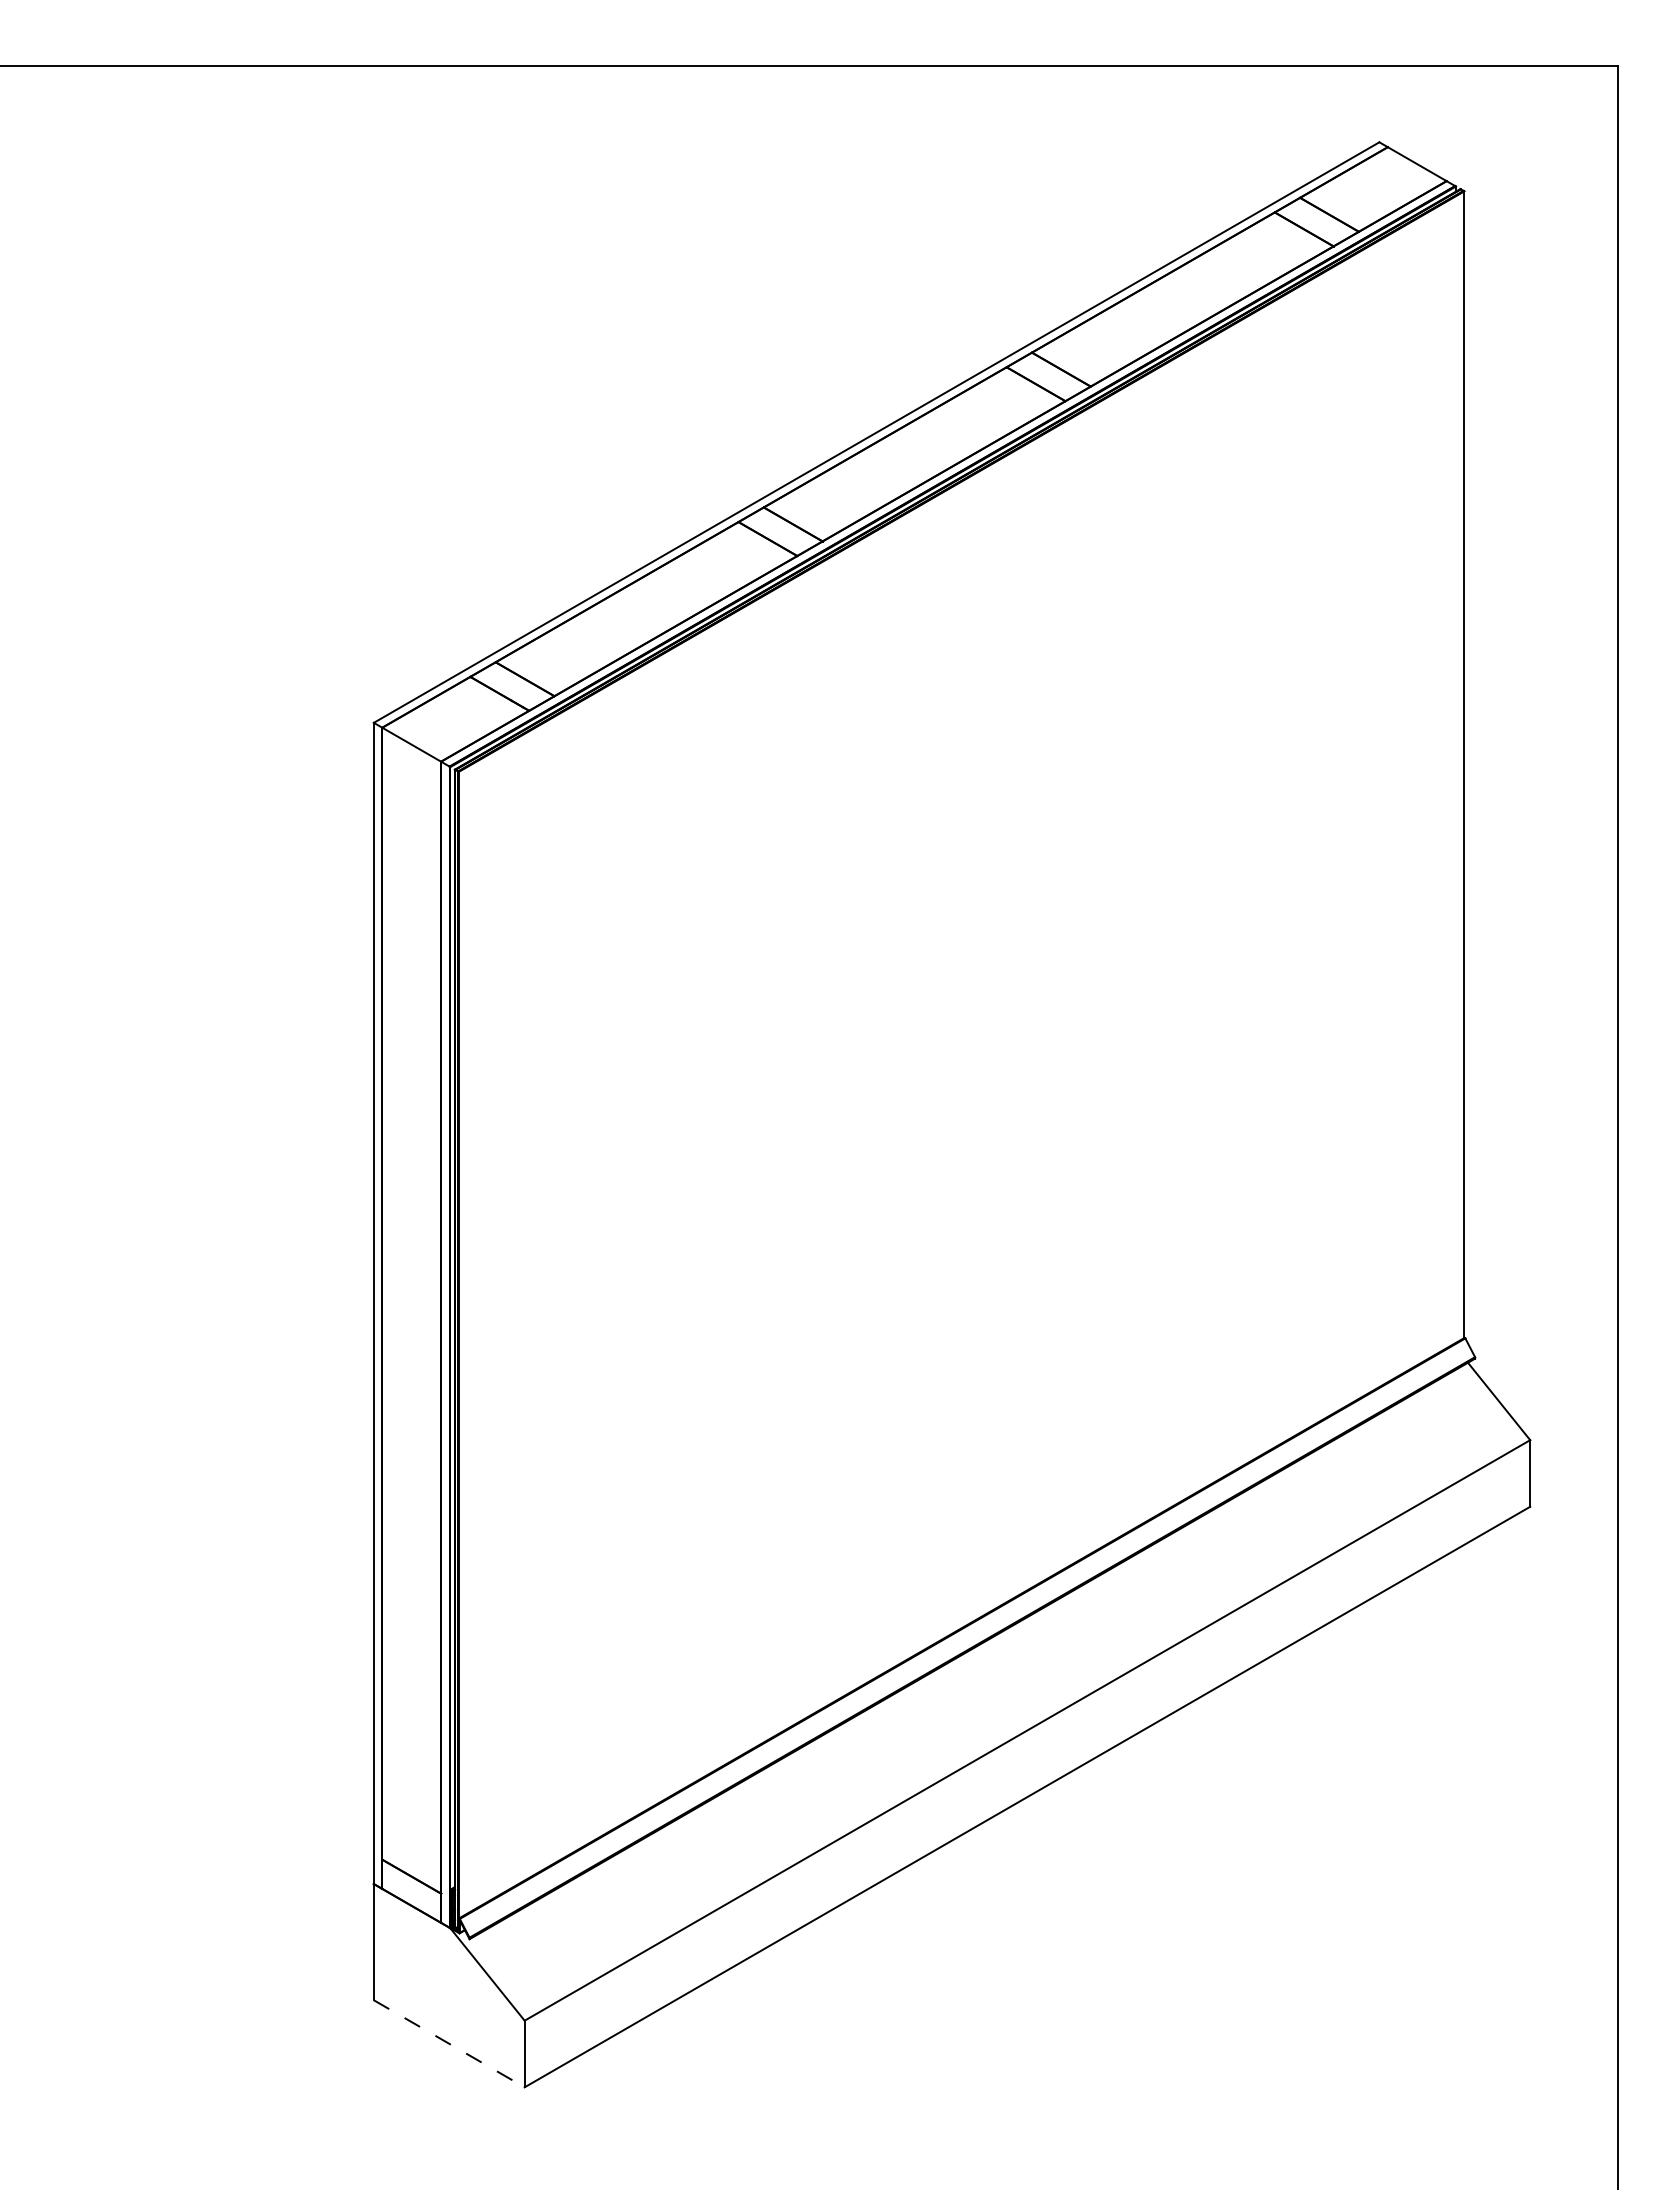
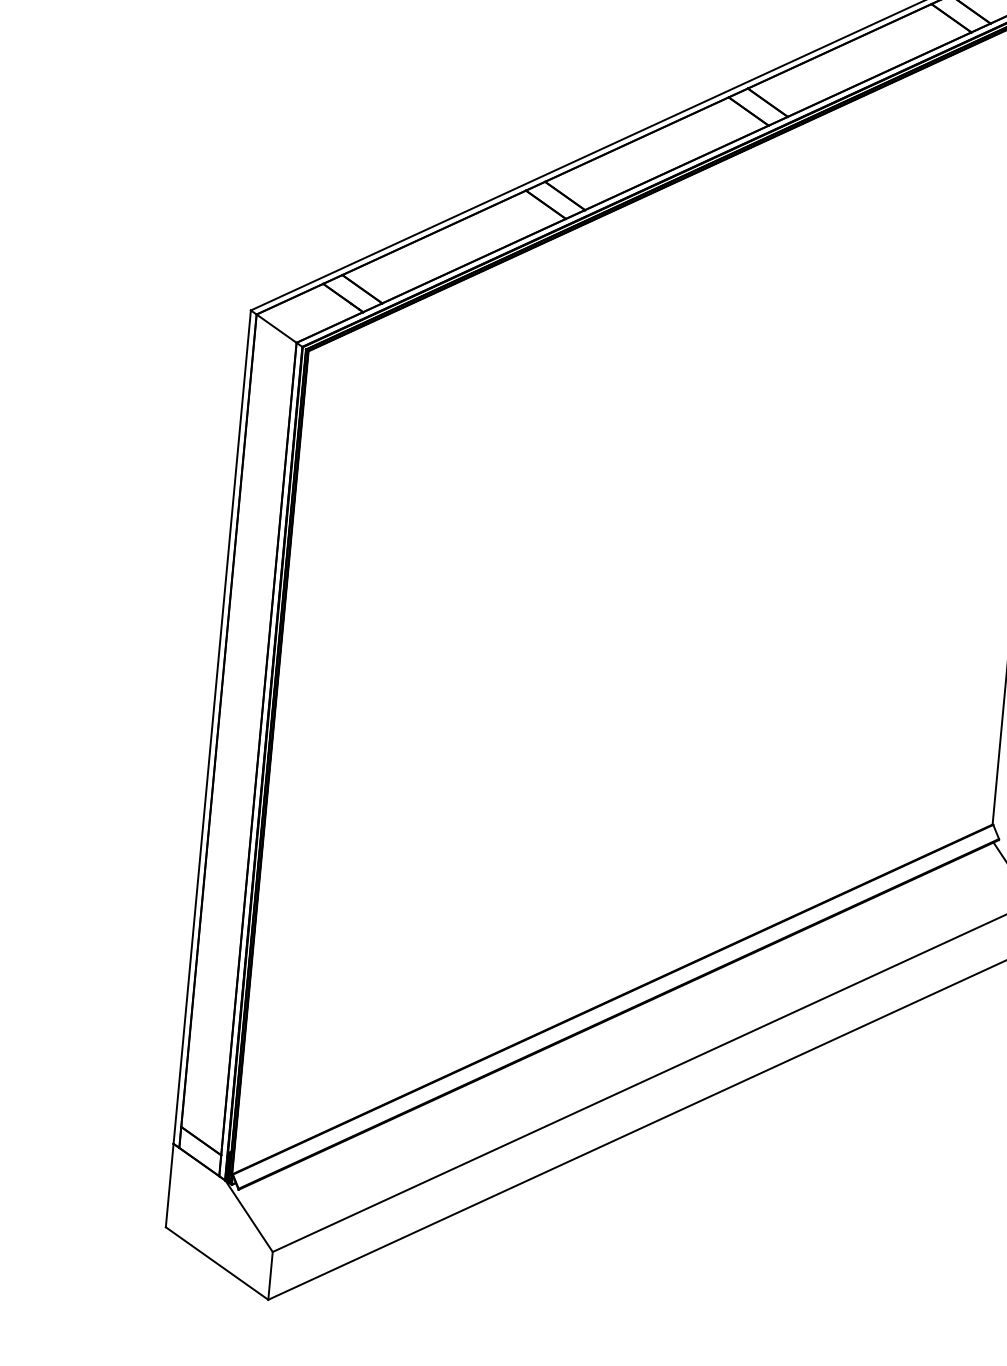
line: (449, 2044) -> (217, 1264), dashed -> solid

